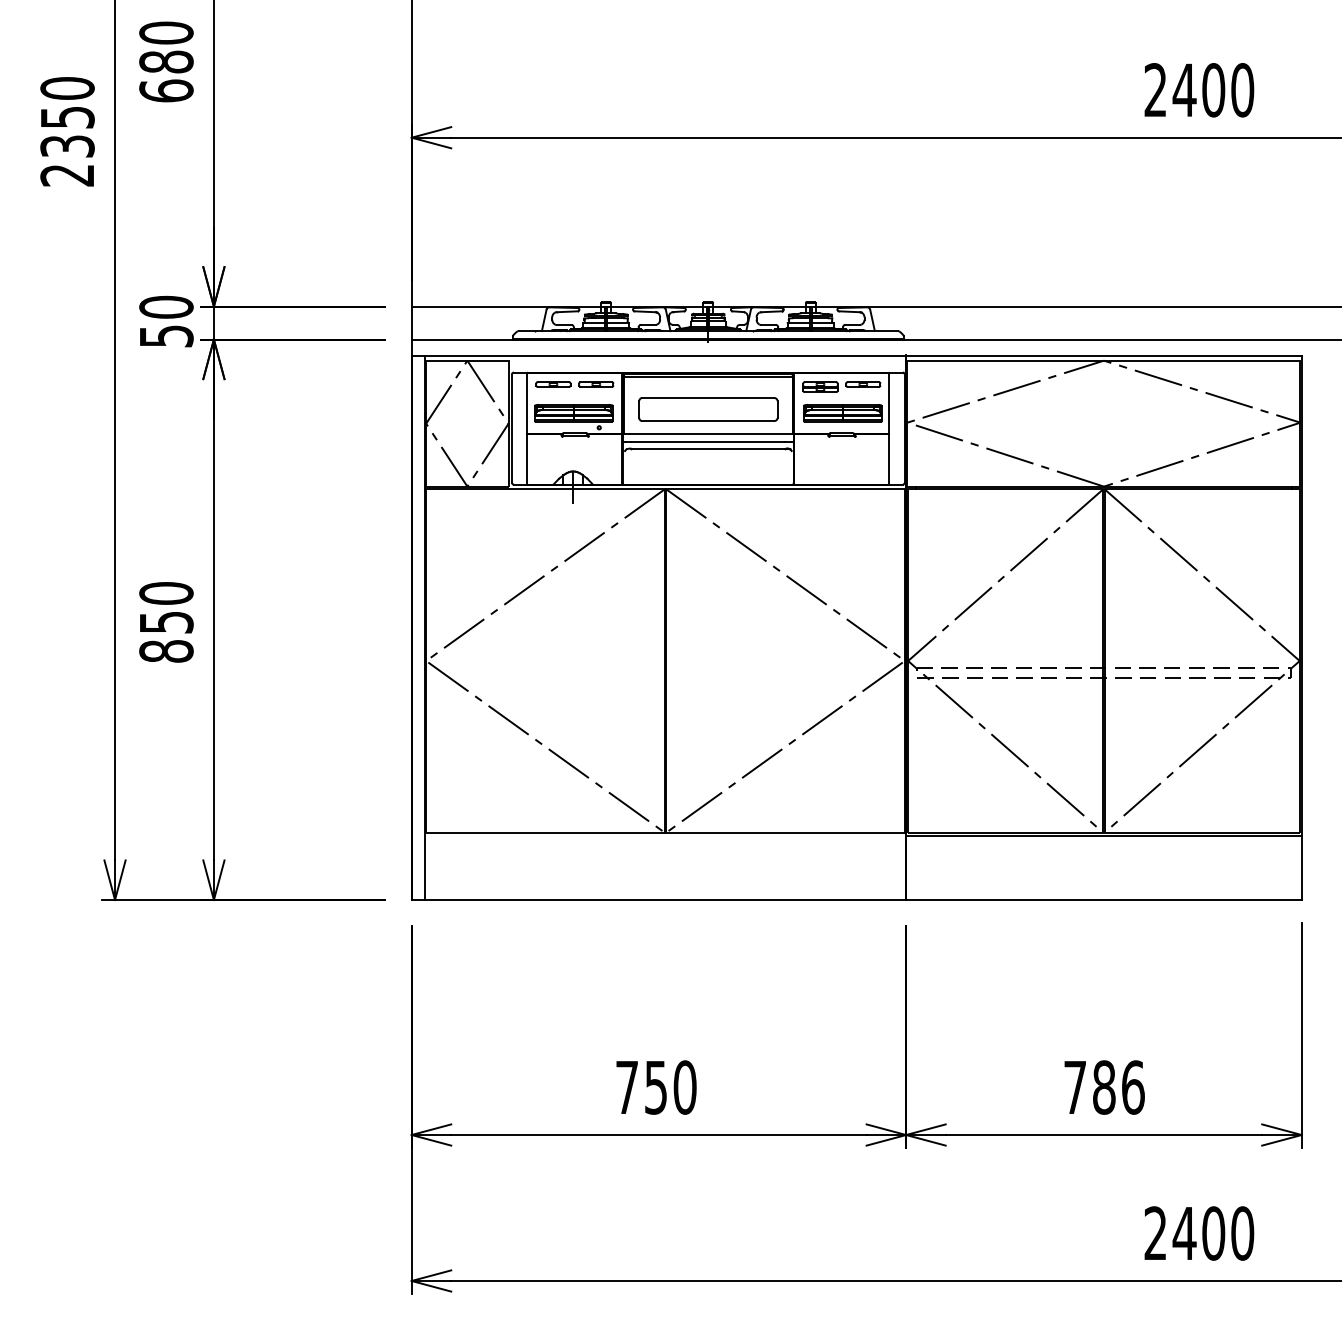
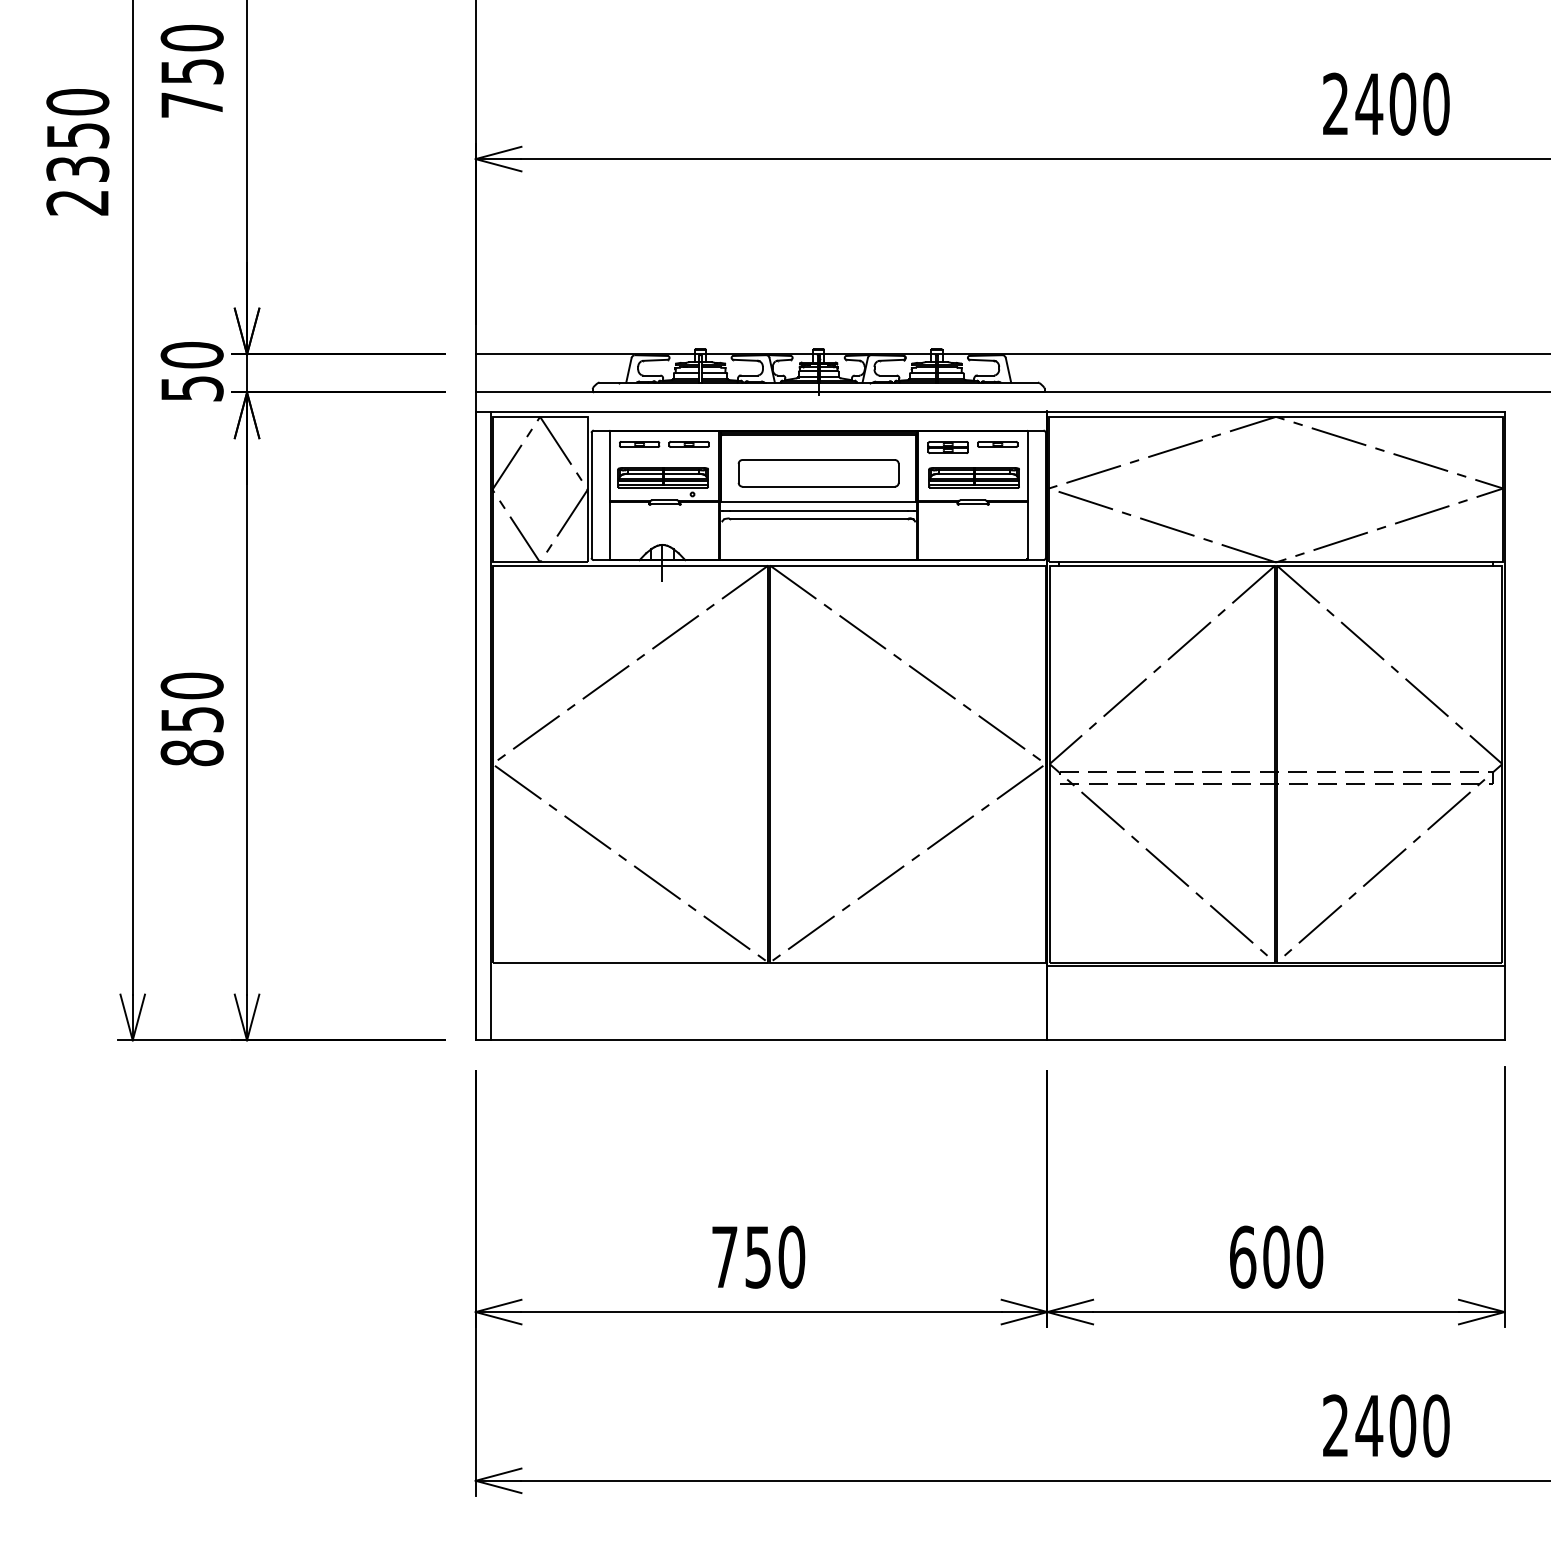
text: (166, 76) -> (192, 88), 680 -> 750
text: (1104, 1087) -> (1276, 1257), 786 -> 600

